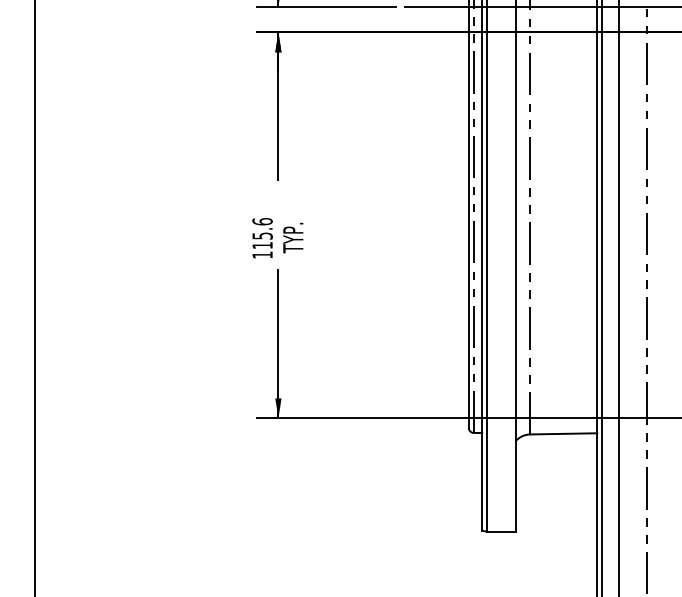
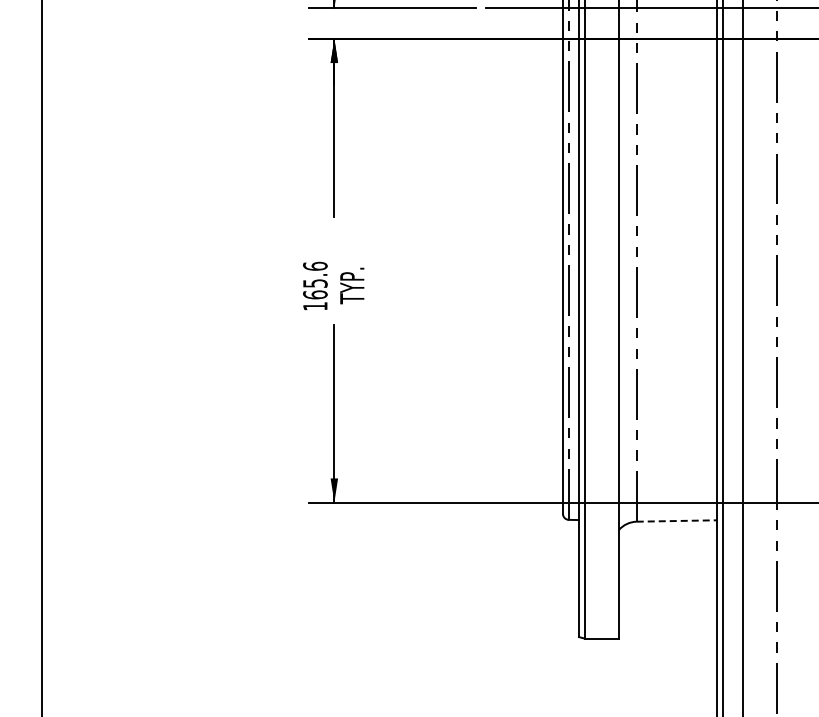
text: (262, 245) -> (315, 294), 115.6 -> 165.6
line: (564, 434) -> (677, 521), solid -> dashed

